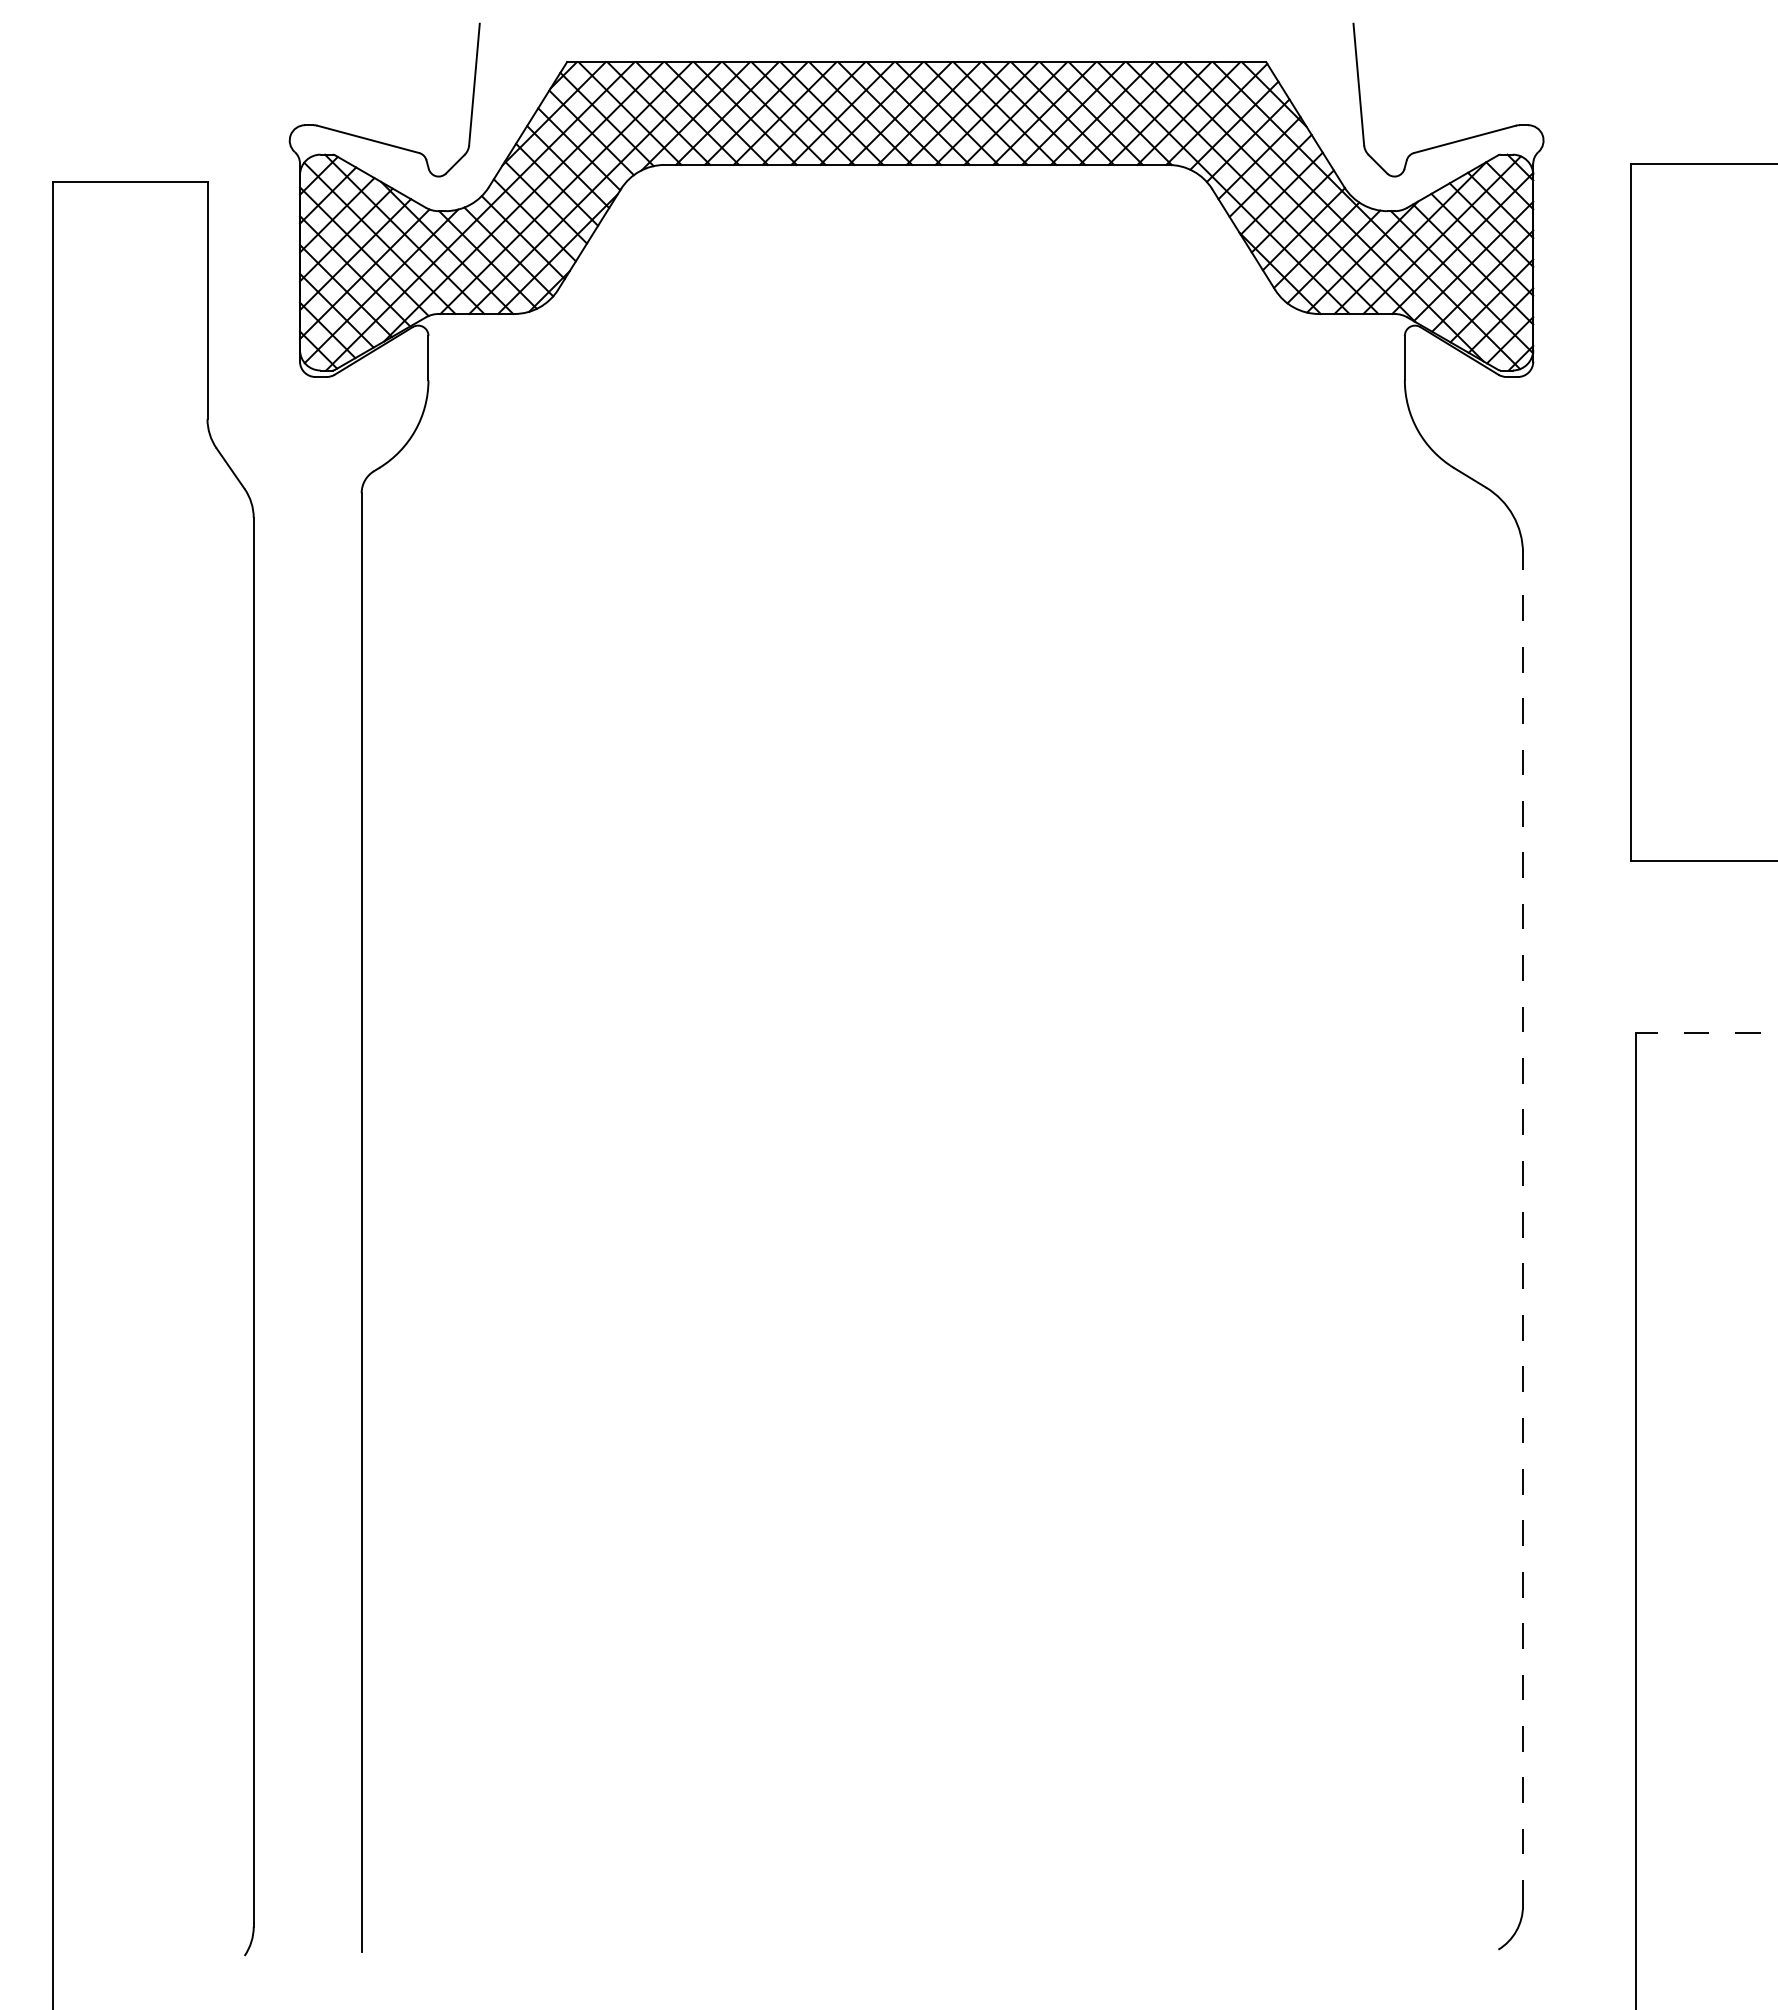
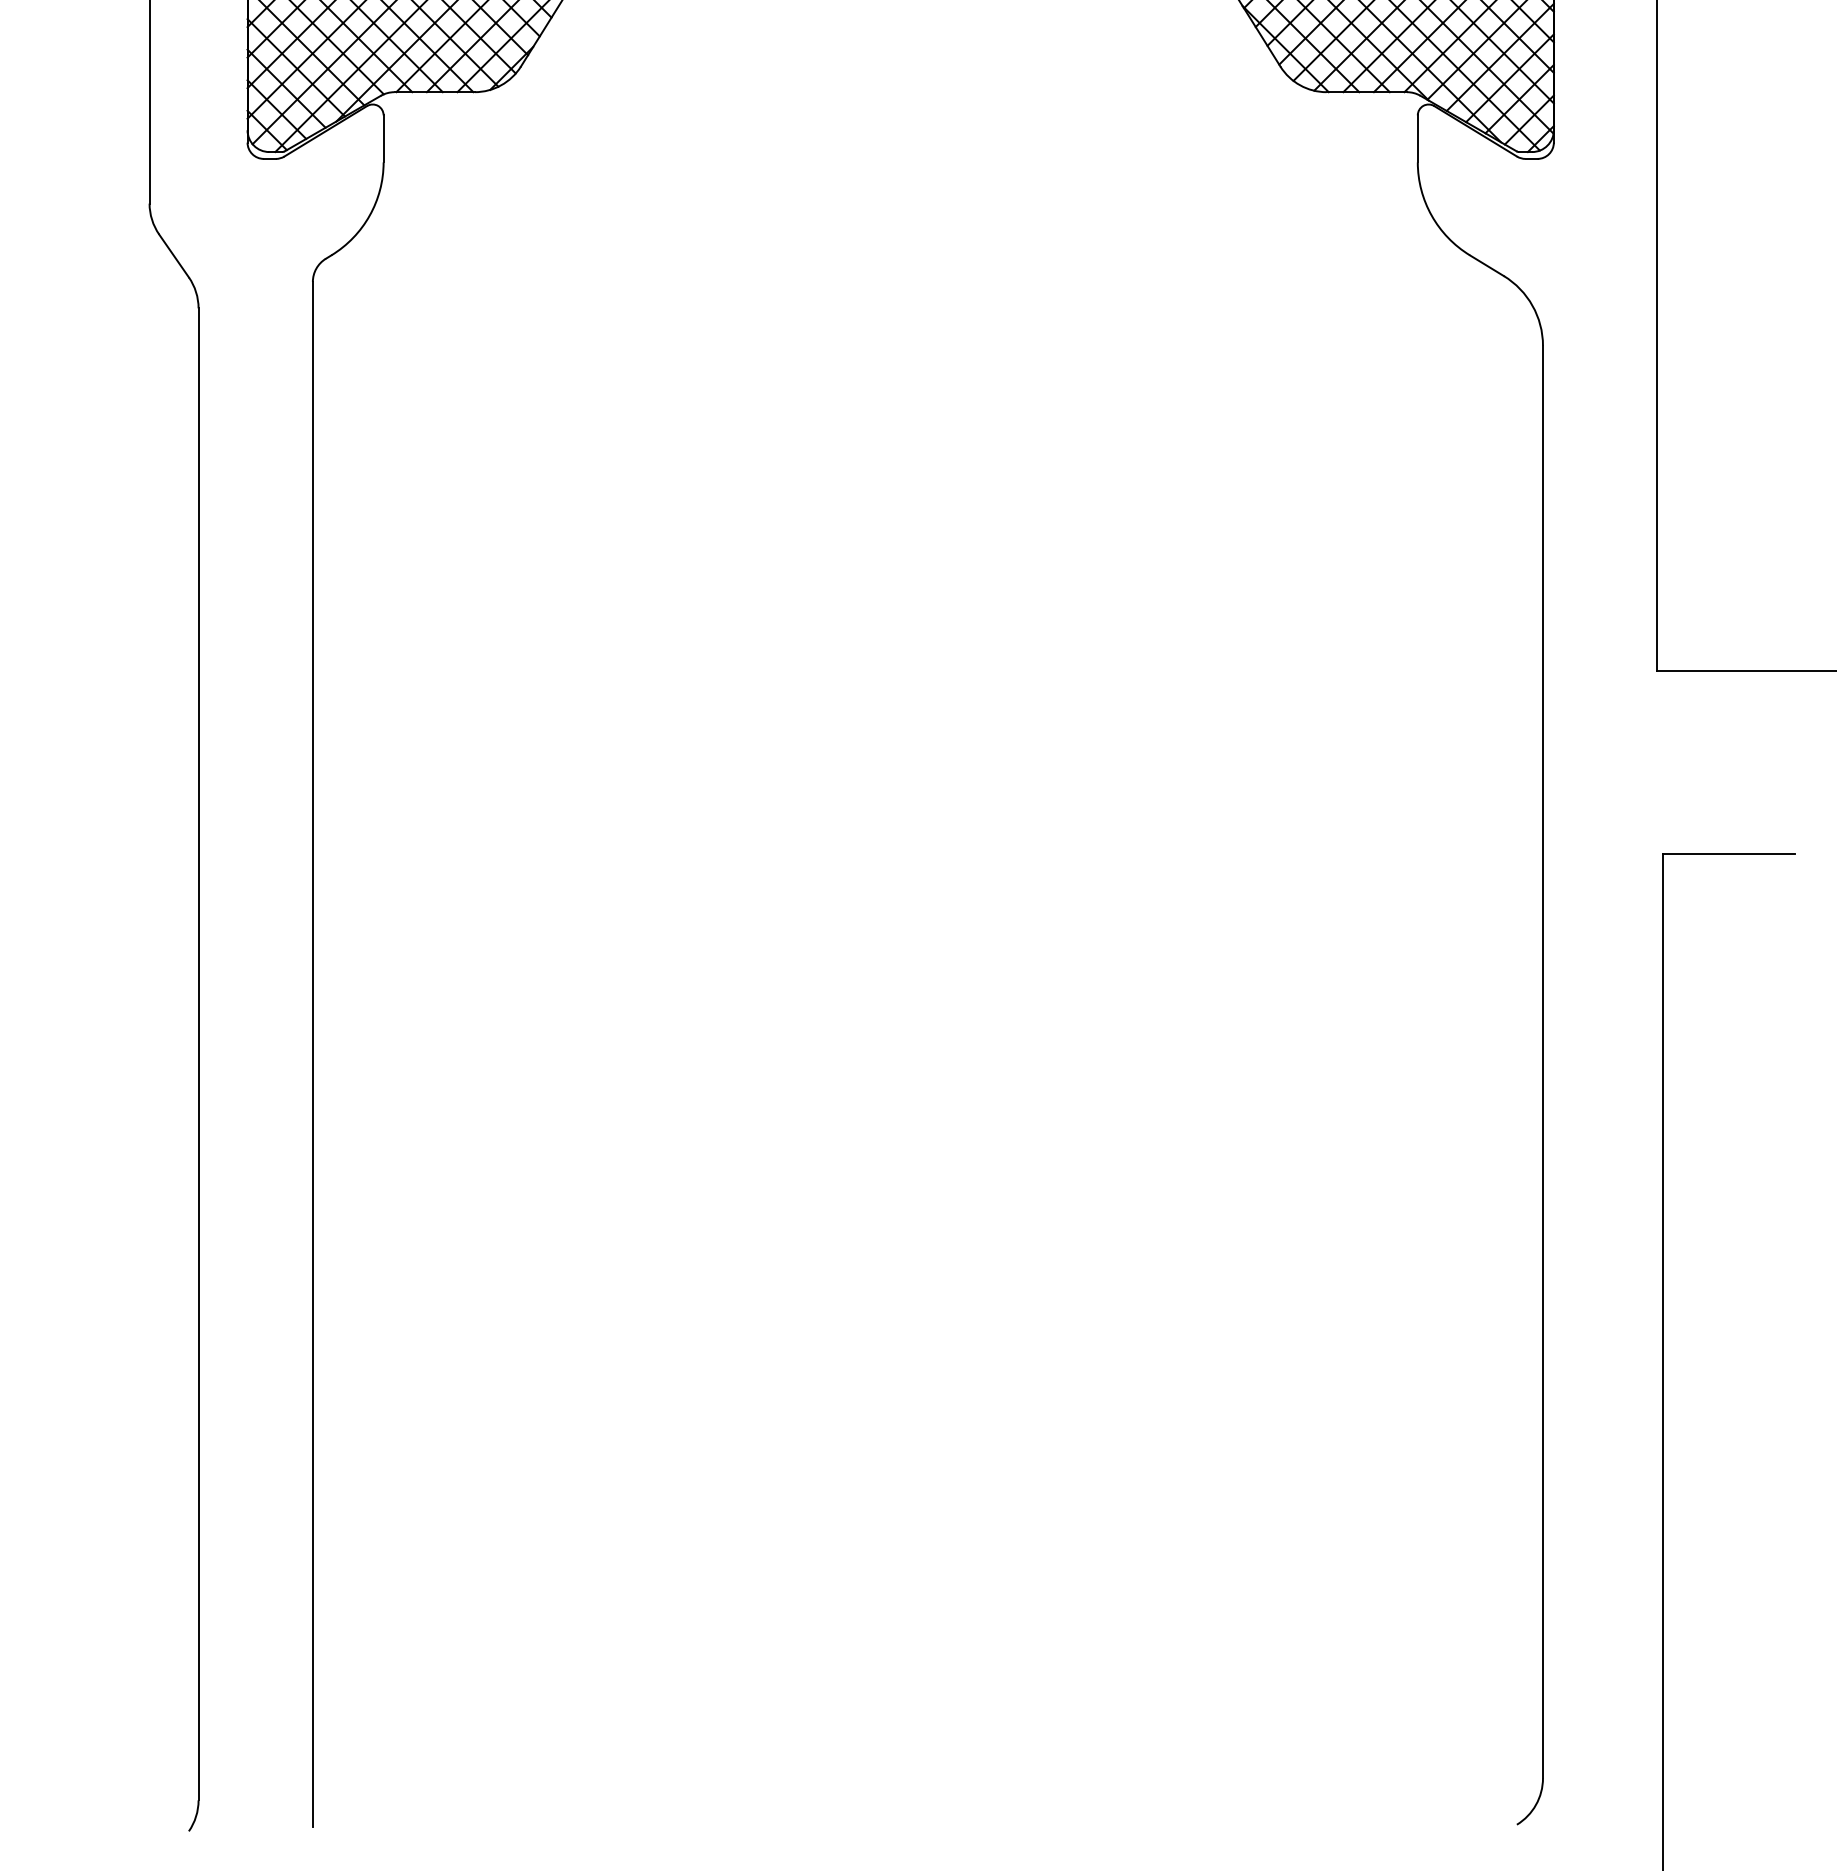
line: (1697, 1032) -> (1727, 853), dashed -> solid
line: (1523, 1229) -> (1543, 1061), dashed -> solid

